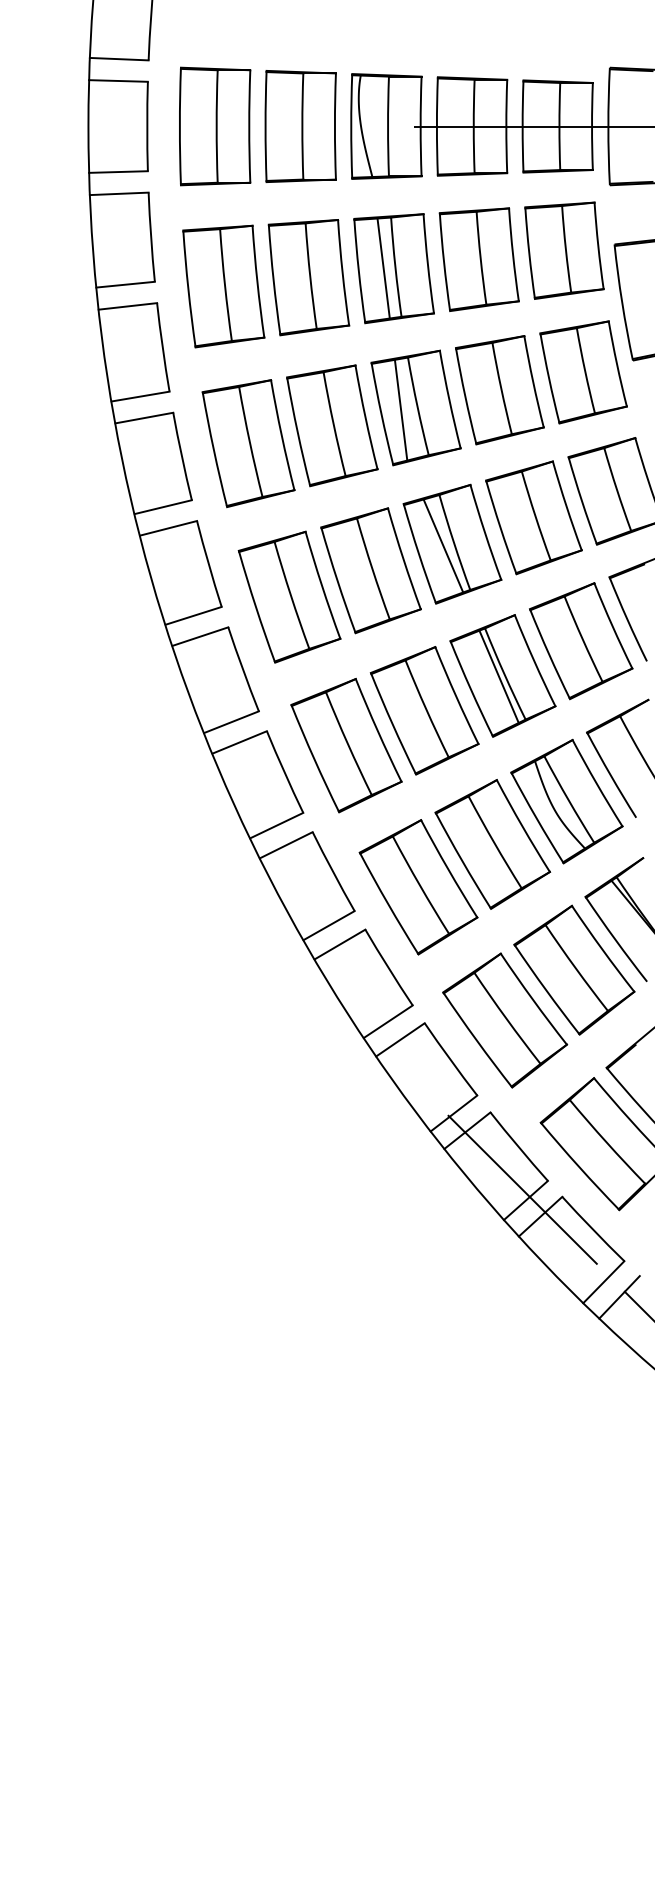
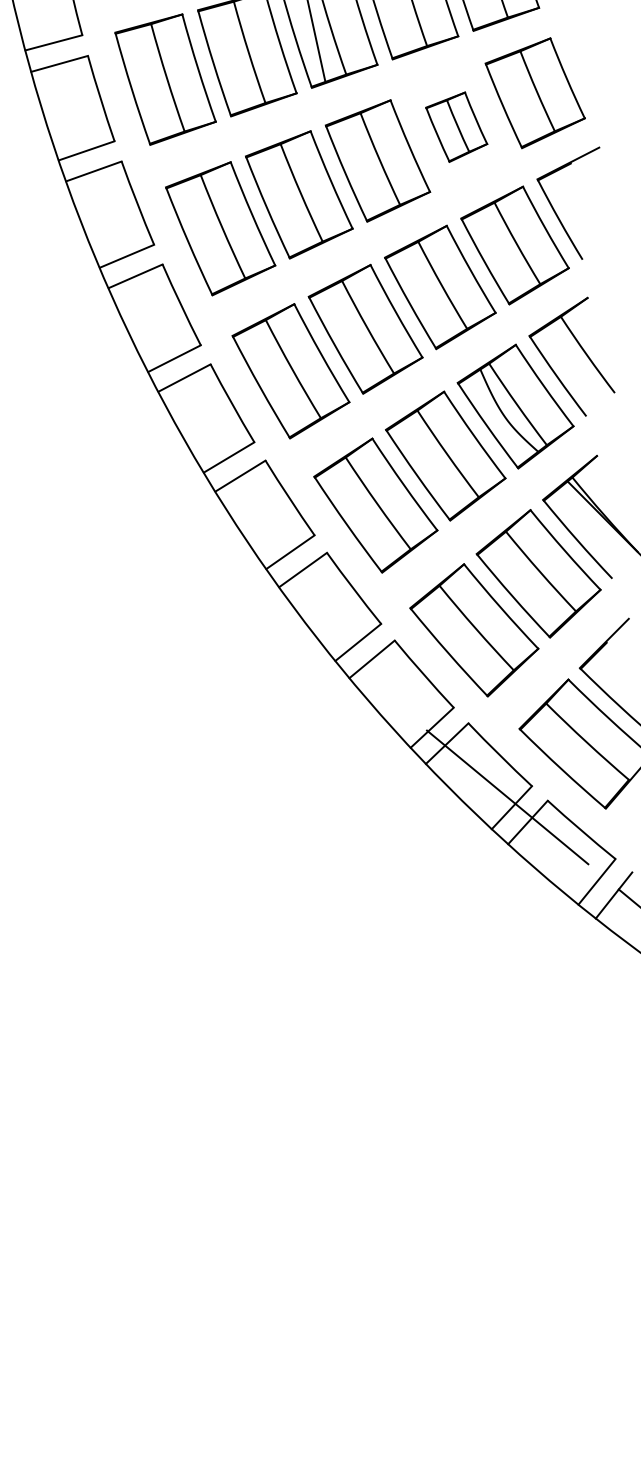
part: (533, 517) -> (456, 126), size x0.6
line: (443, 545) -> (369, 163), removed
line: (498, 676) -> (436, 288), removed

